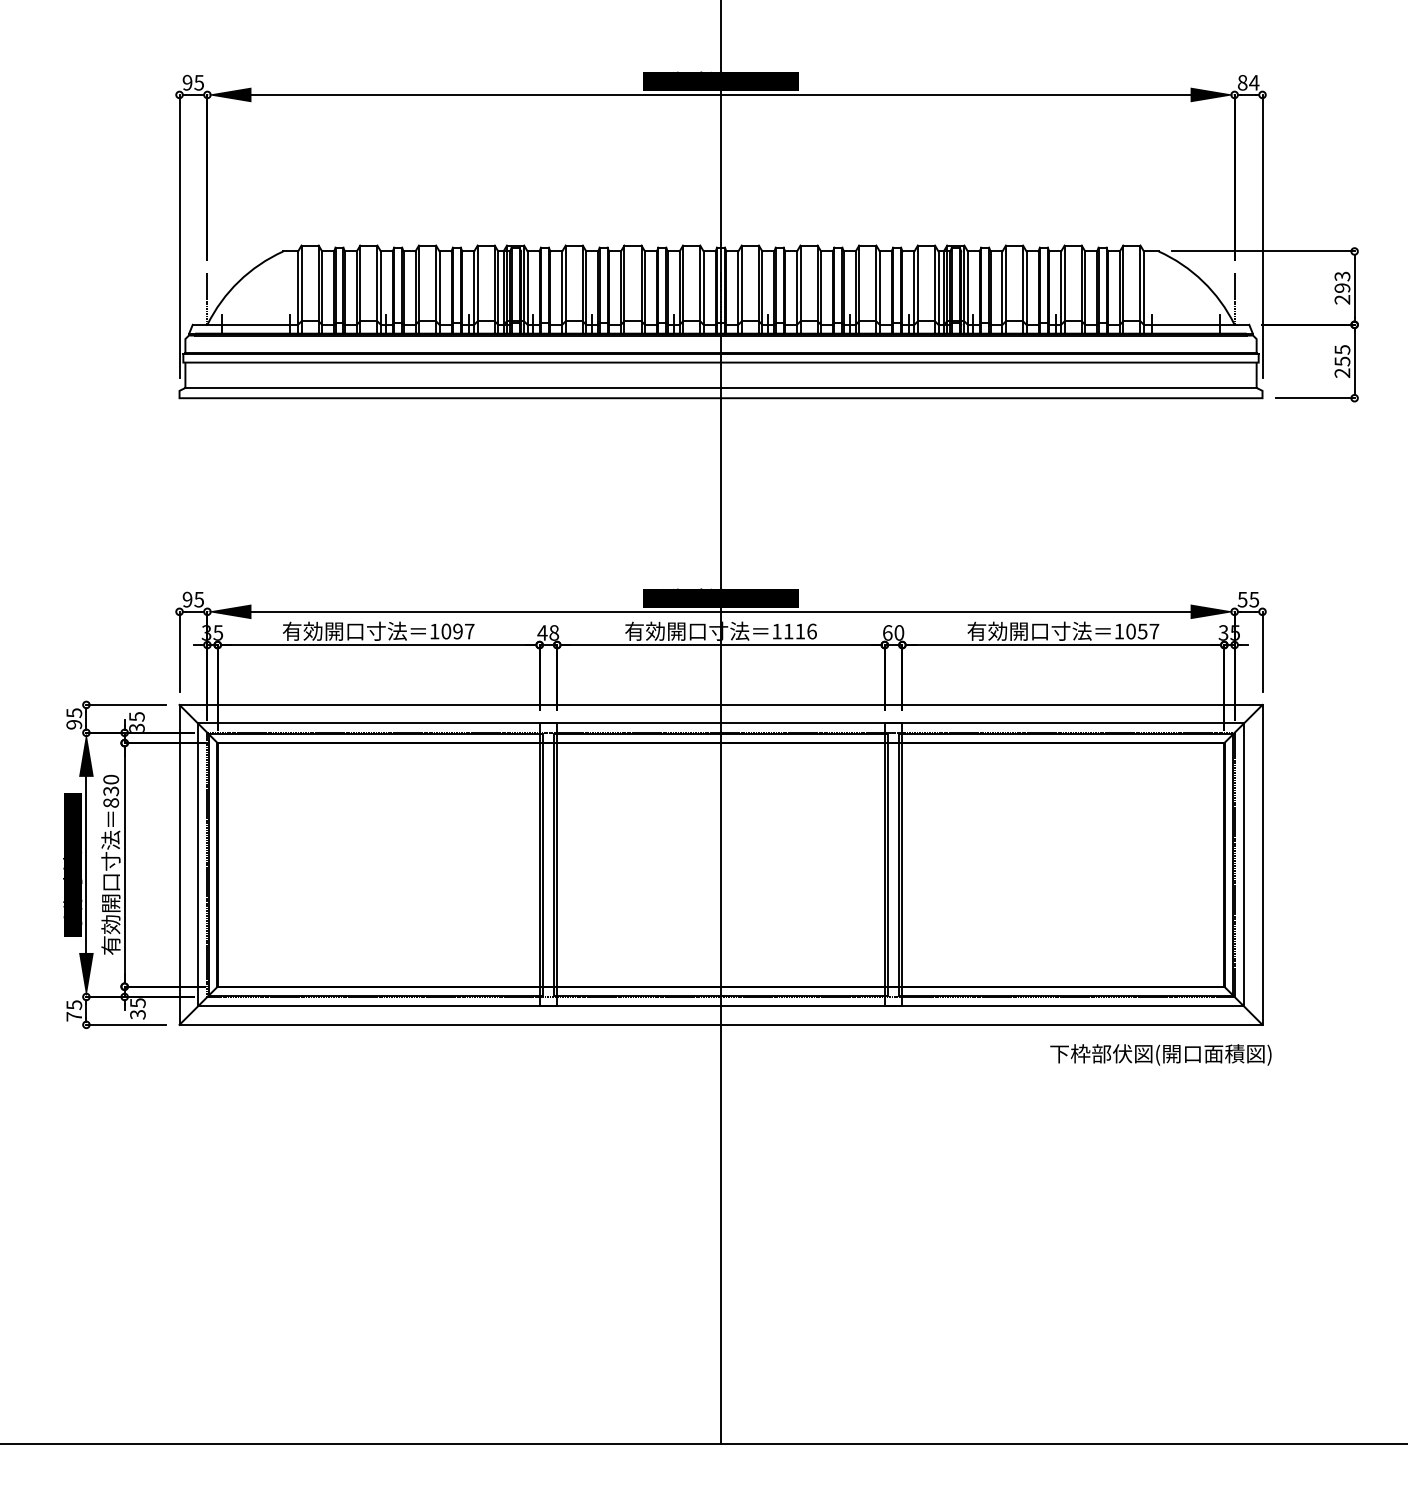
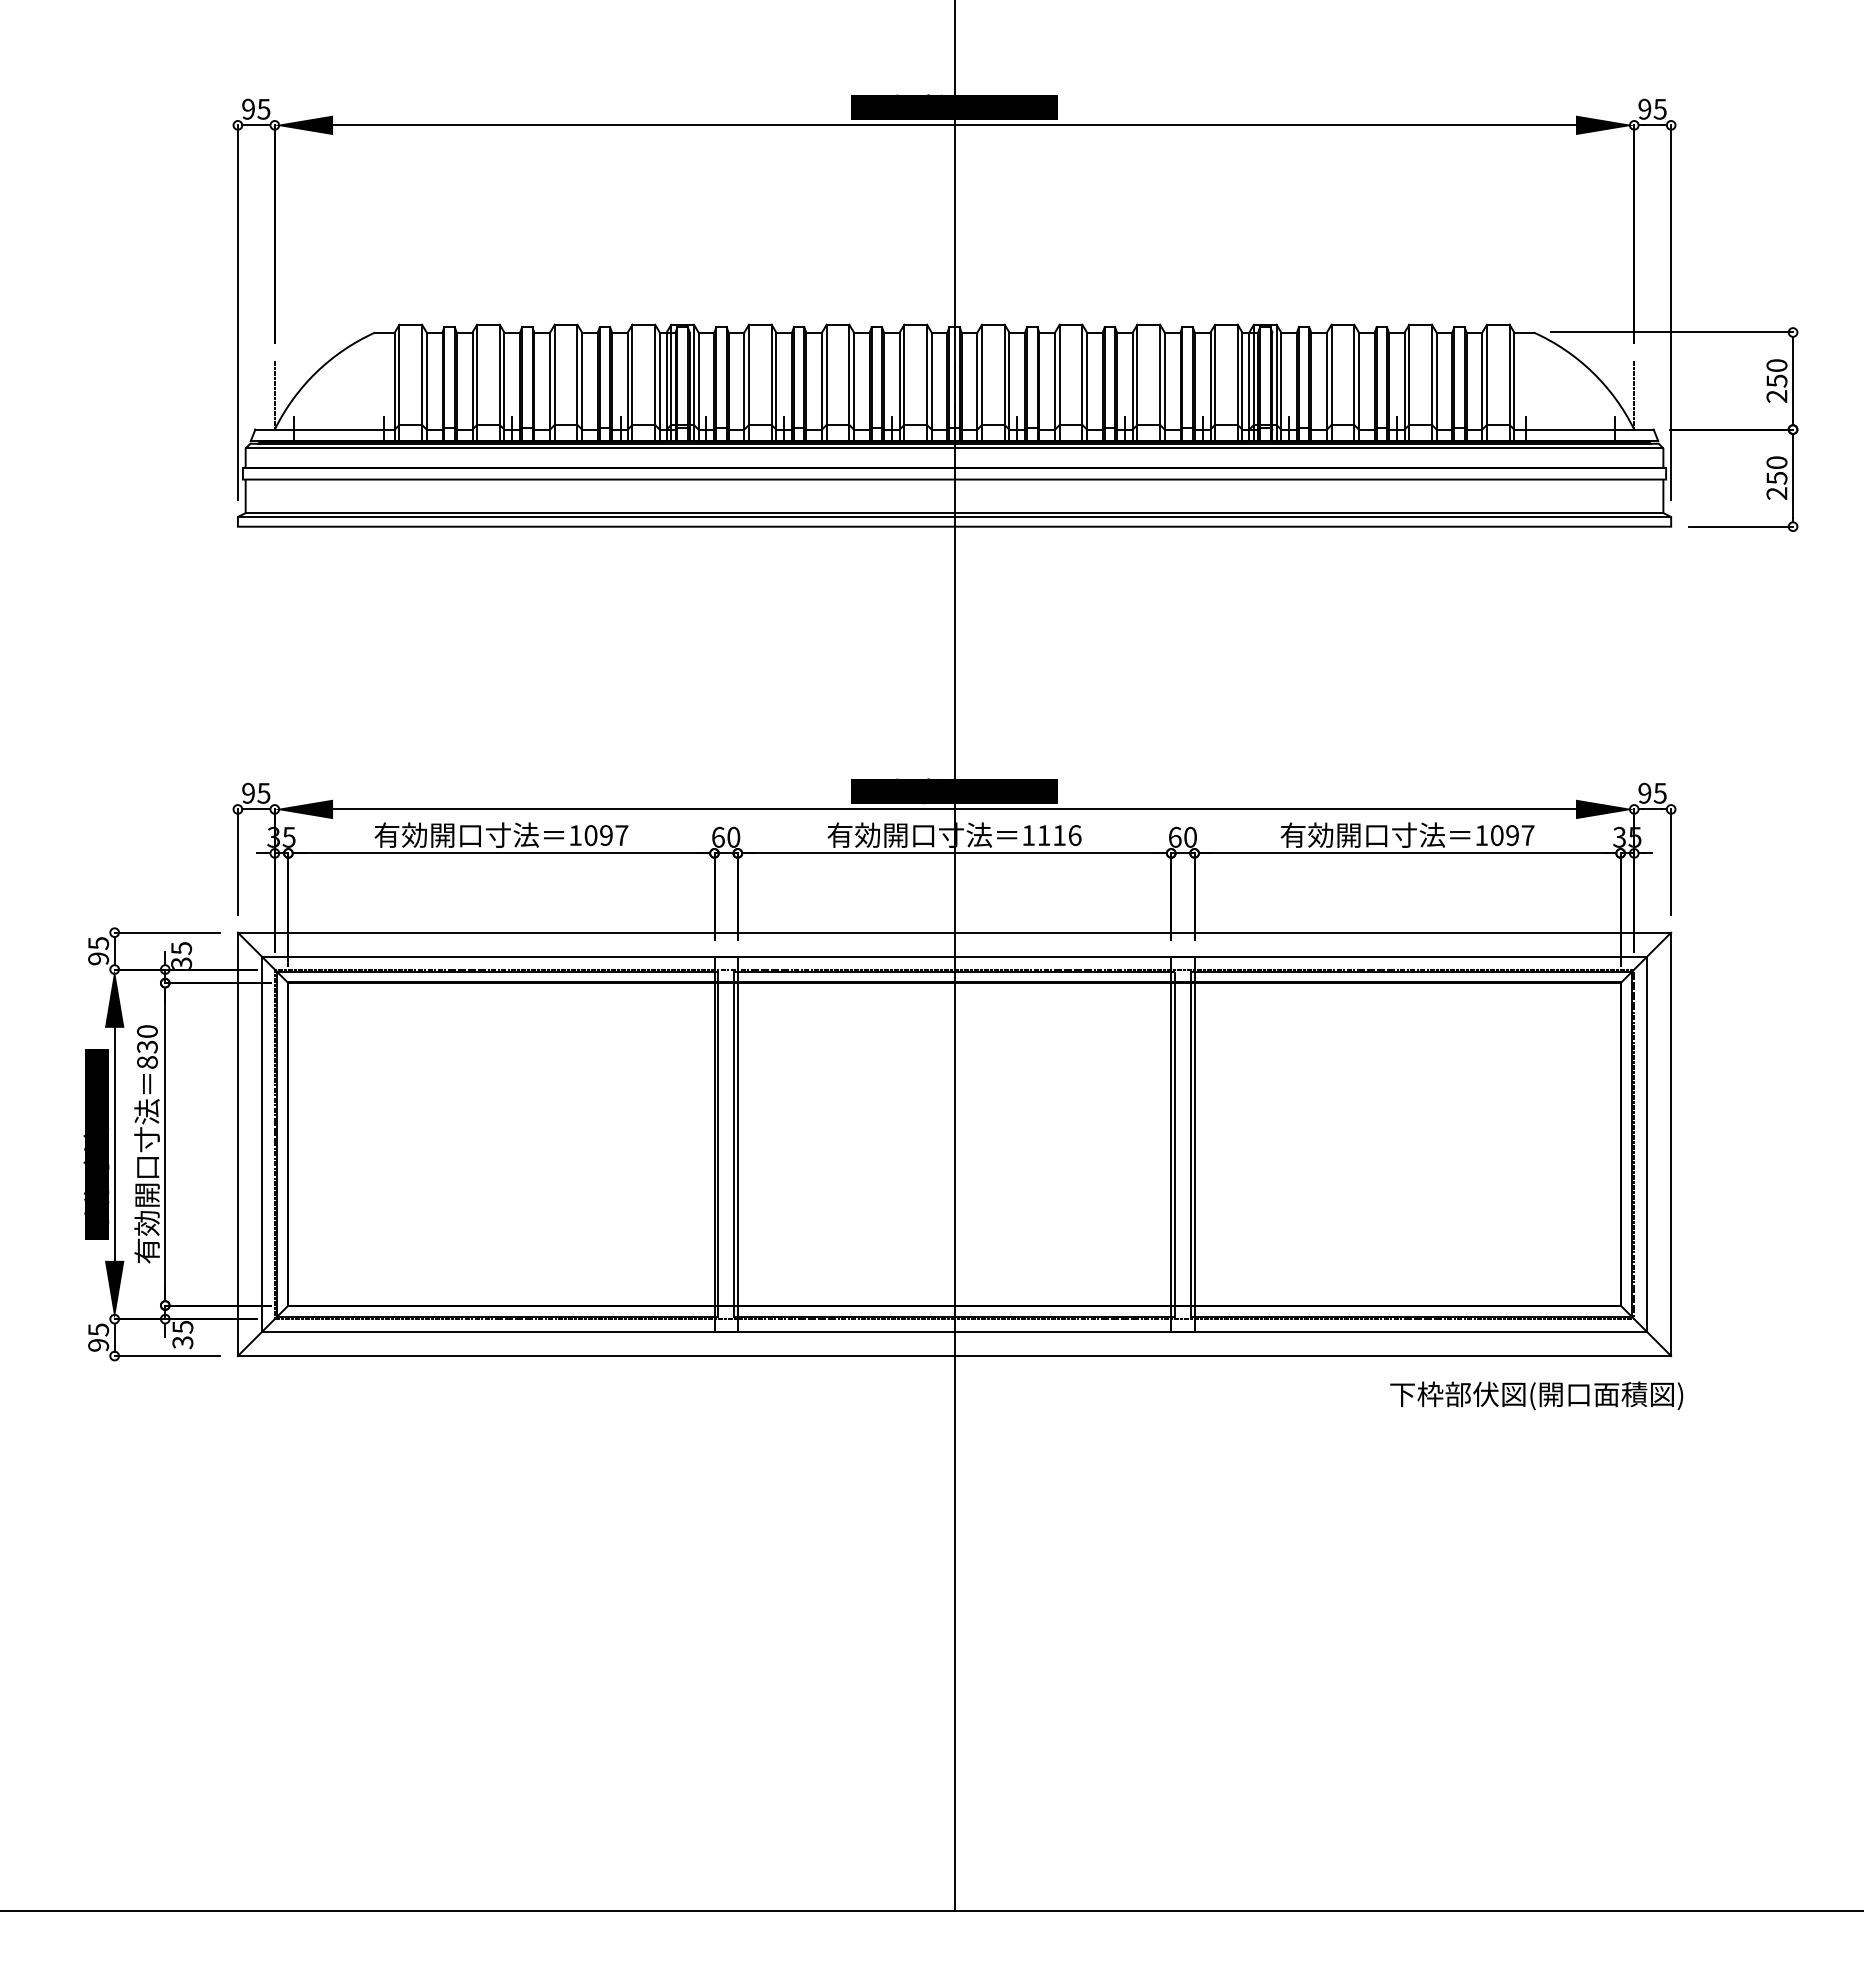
text: (1248, 82) -> (1652, 108), 84 -> 95
text: (1342, 282) -> (1776, 373), 293 -> 250
line: (721, 339) -> (954, 448), added
text: (1342, 349) -> (1776, 462), 255 -> 250
line: (721, 391) -> (954, 517), added
text: (1242, 599) -> (1644, 792), 55 -> 95
text: (1142, 631) -> (1512, 835), 1057 -> 1097
text: (547, 632) -> (725, 836), 48 -> 60
text: (74, 1016) -> (98, 1345), 75 -> 95

